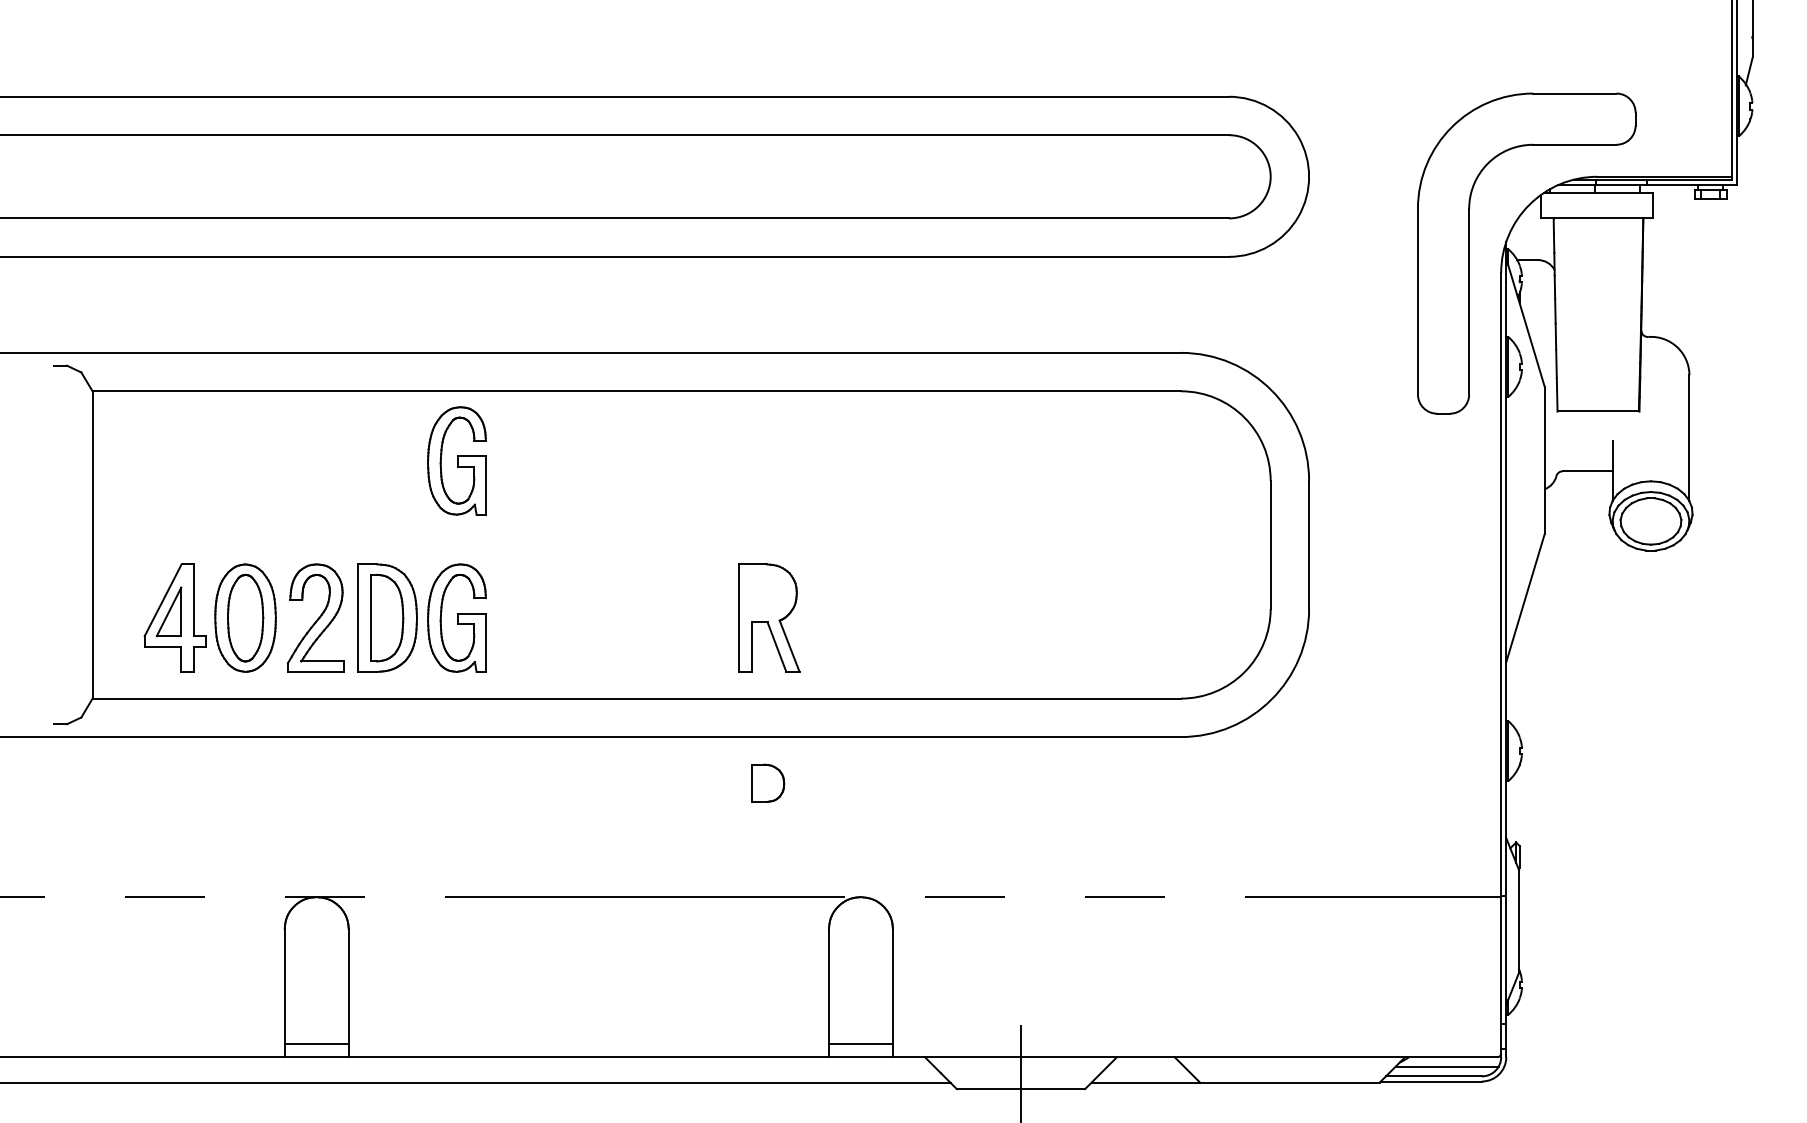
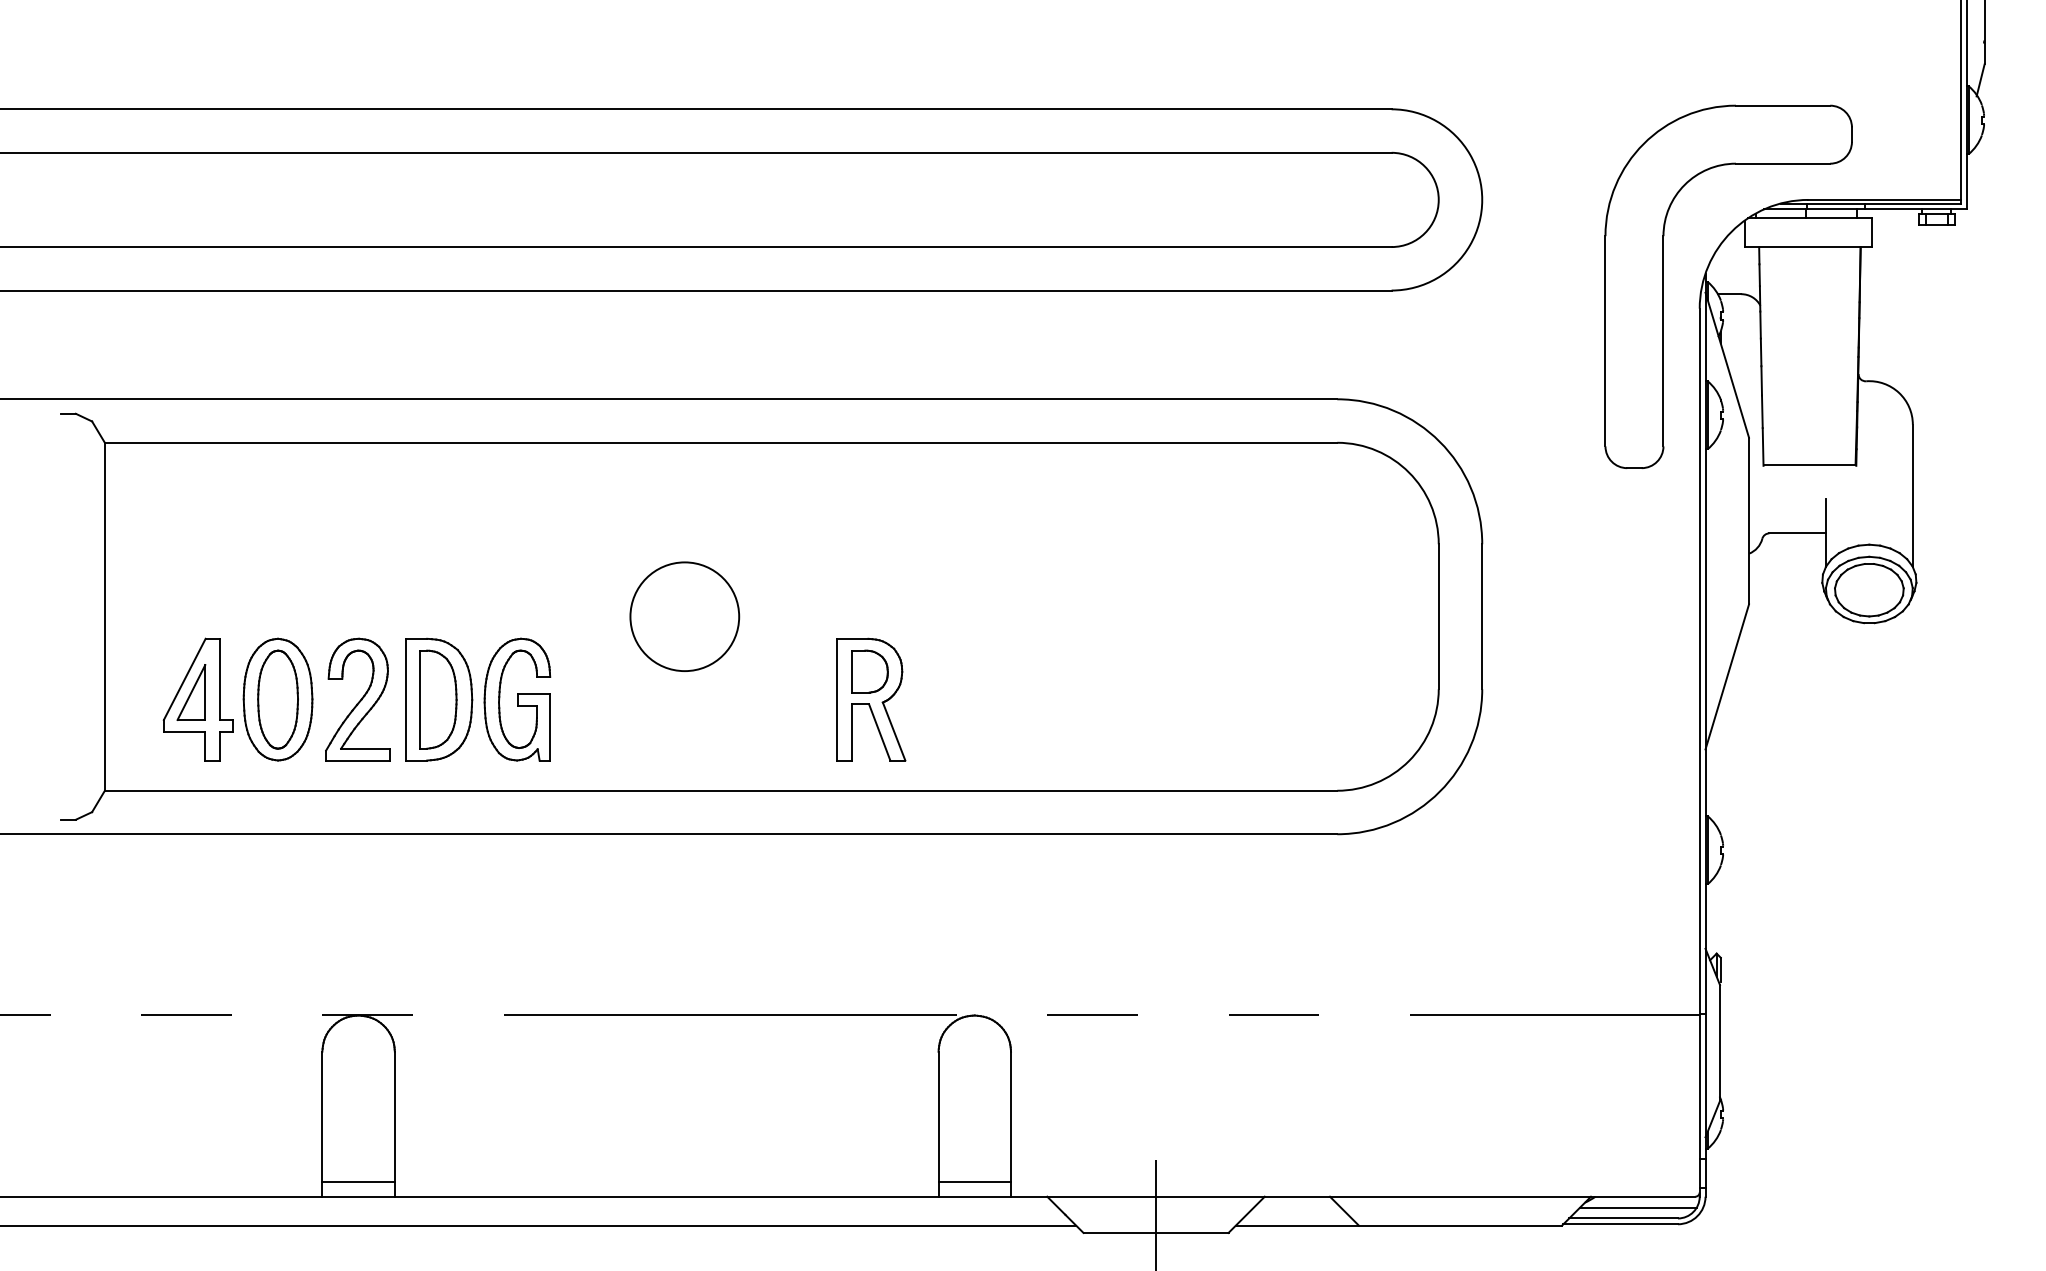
part: (457, 460) -> (517, 521), removed
circle: (604, 544) -> (684, 616), added
part: (767, 783) -> (869, 671), moved

